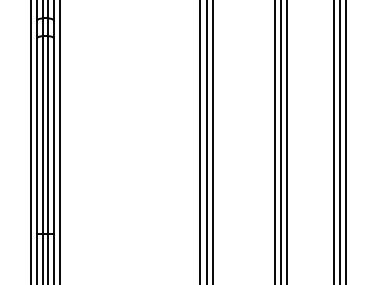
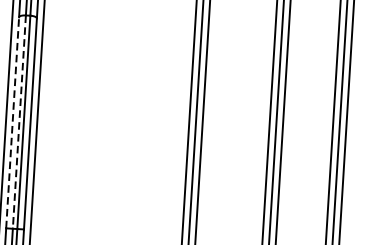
line: (43, 135) -> (19, 122), solid -> dashed
line: (37, 136) -> (12, 123), solid -> dashed

